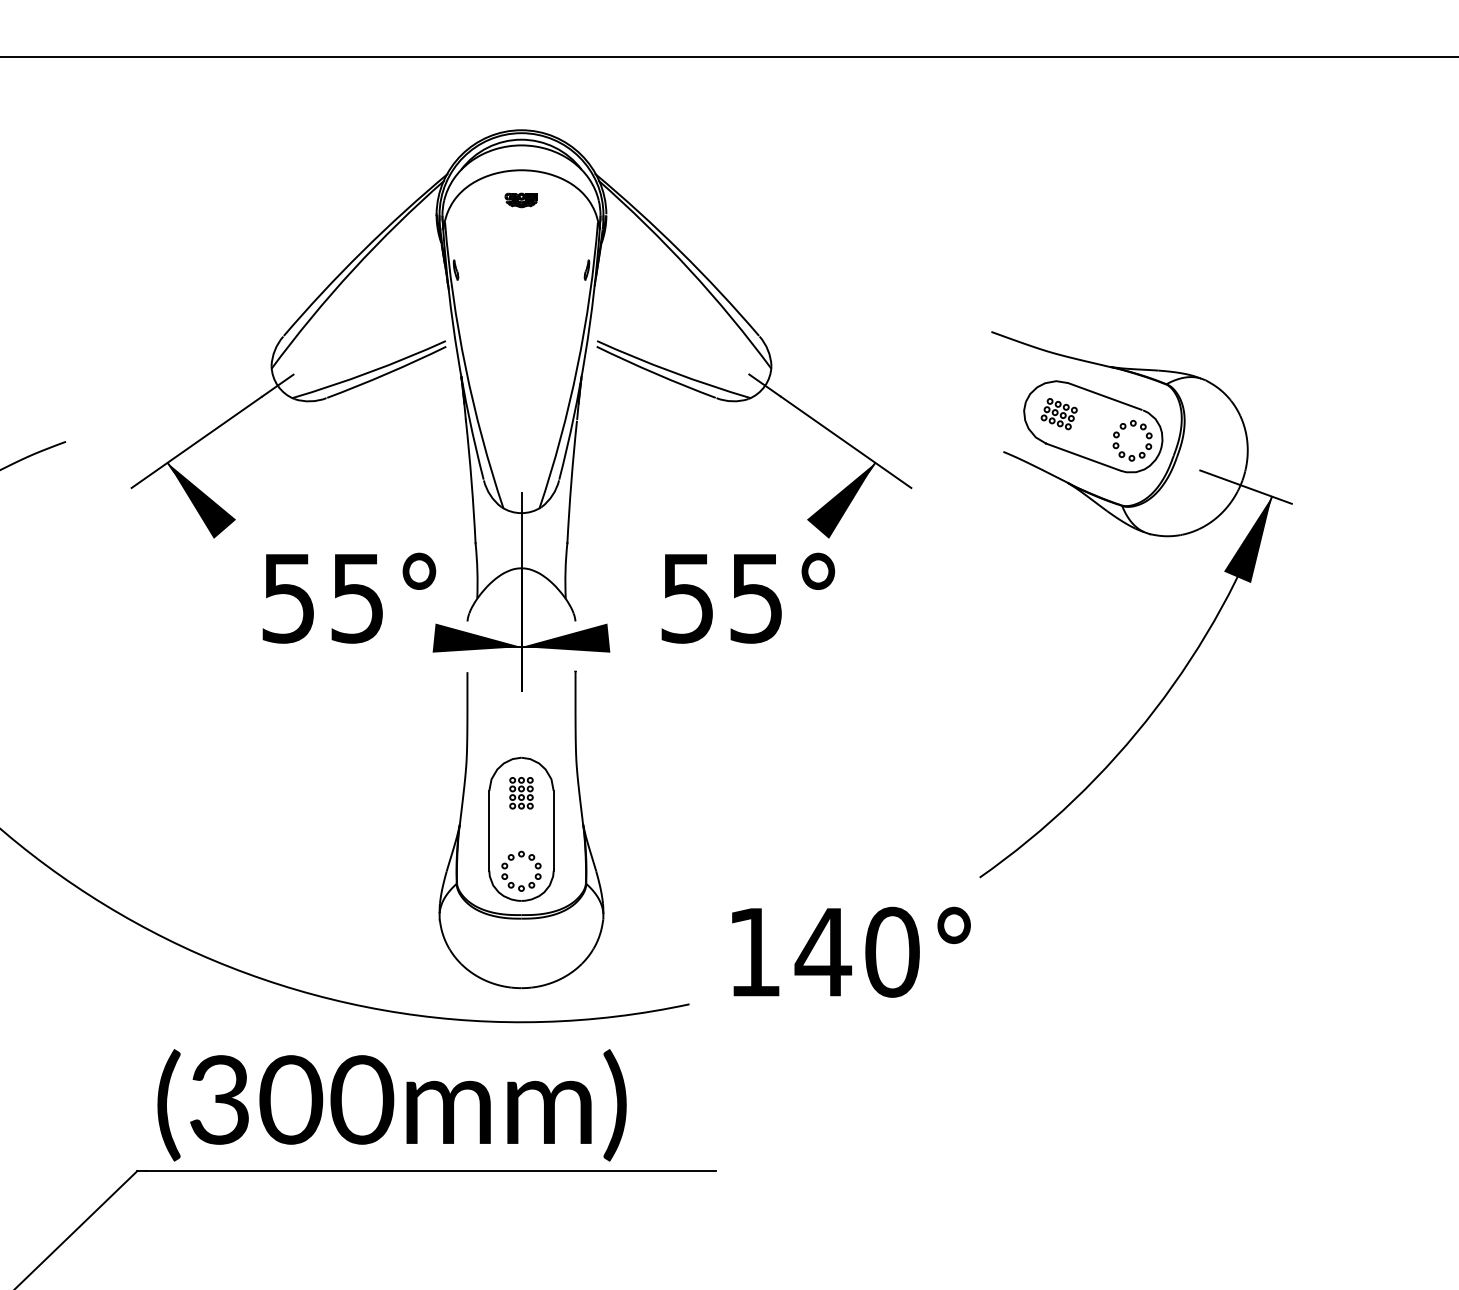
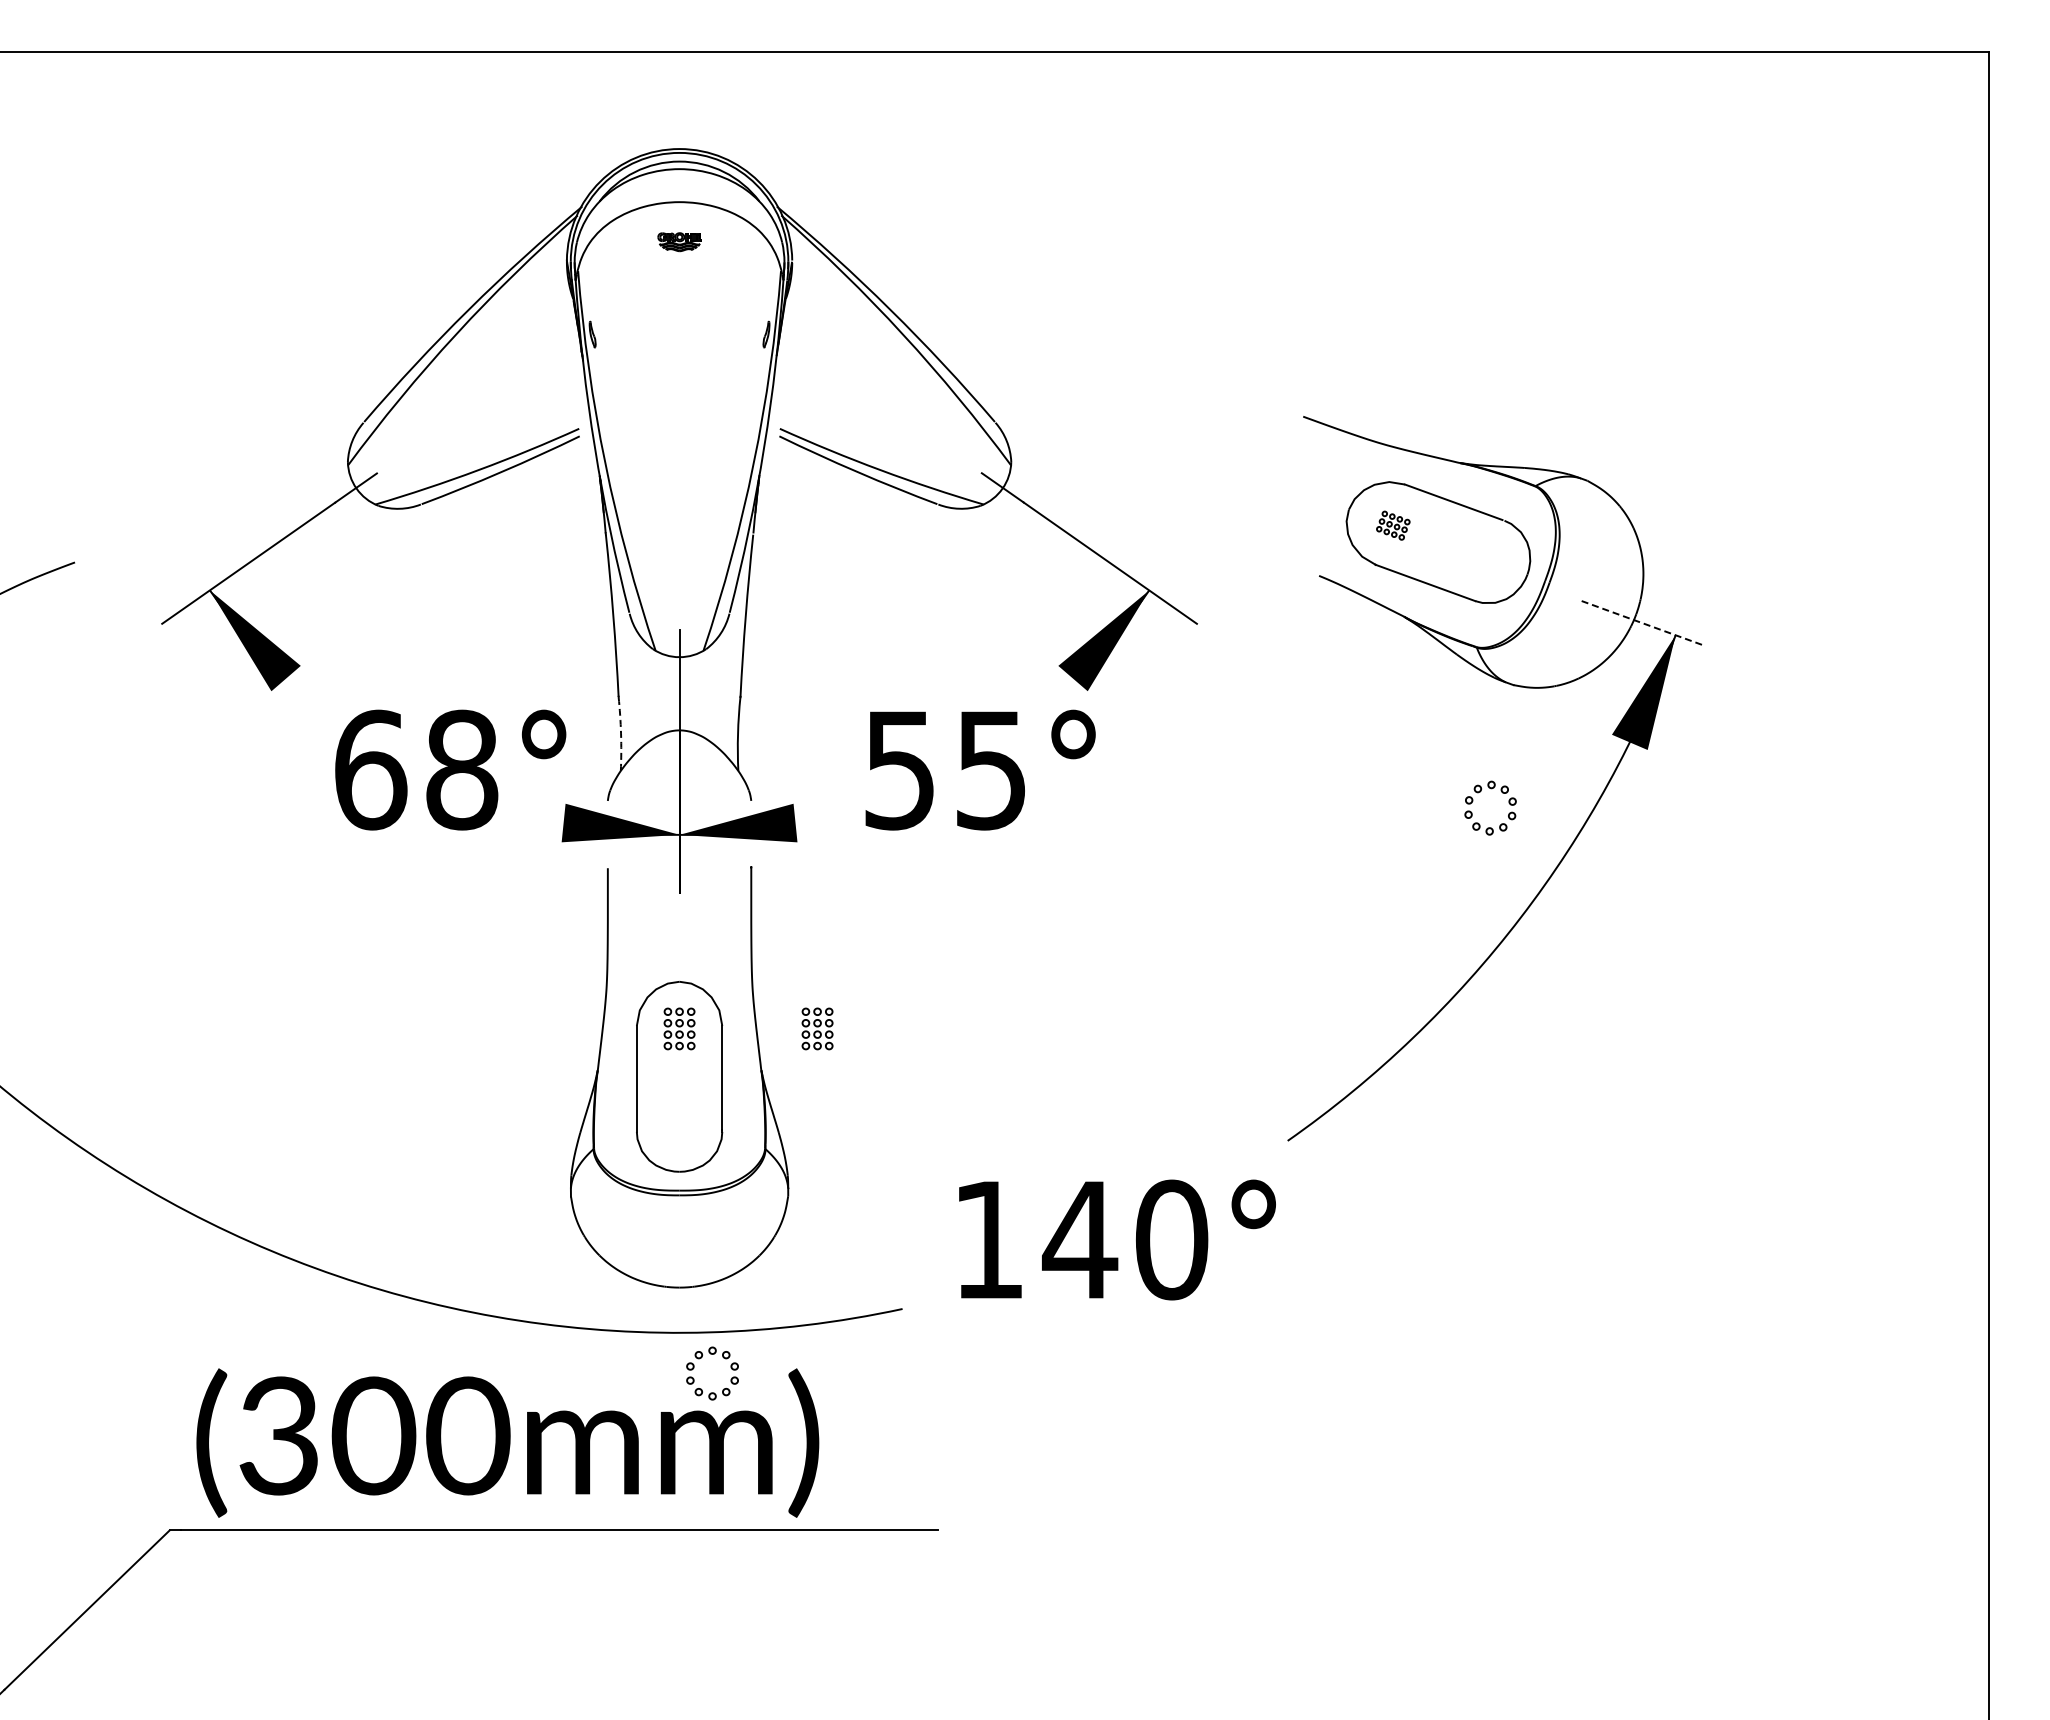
part: (1059, 413) -> (1393, 525), size x0.7
part: (1133, 426) -> (1491, 789), moved
line: (1246, 487) -> (1641, 622), solid -> dashed
arc: (477, 570) -> (621, 733), solid -> dashed
text: (323, 597) -> (416, 769), 55° -> 68°
part: (625, 792) -> (817, 1028), added
part: (513, 859) -> (701, 1358), moved

